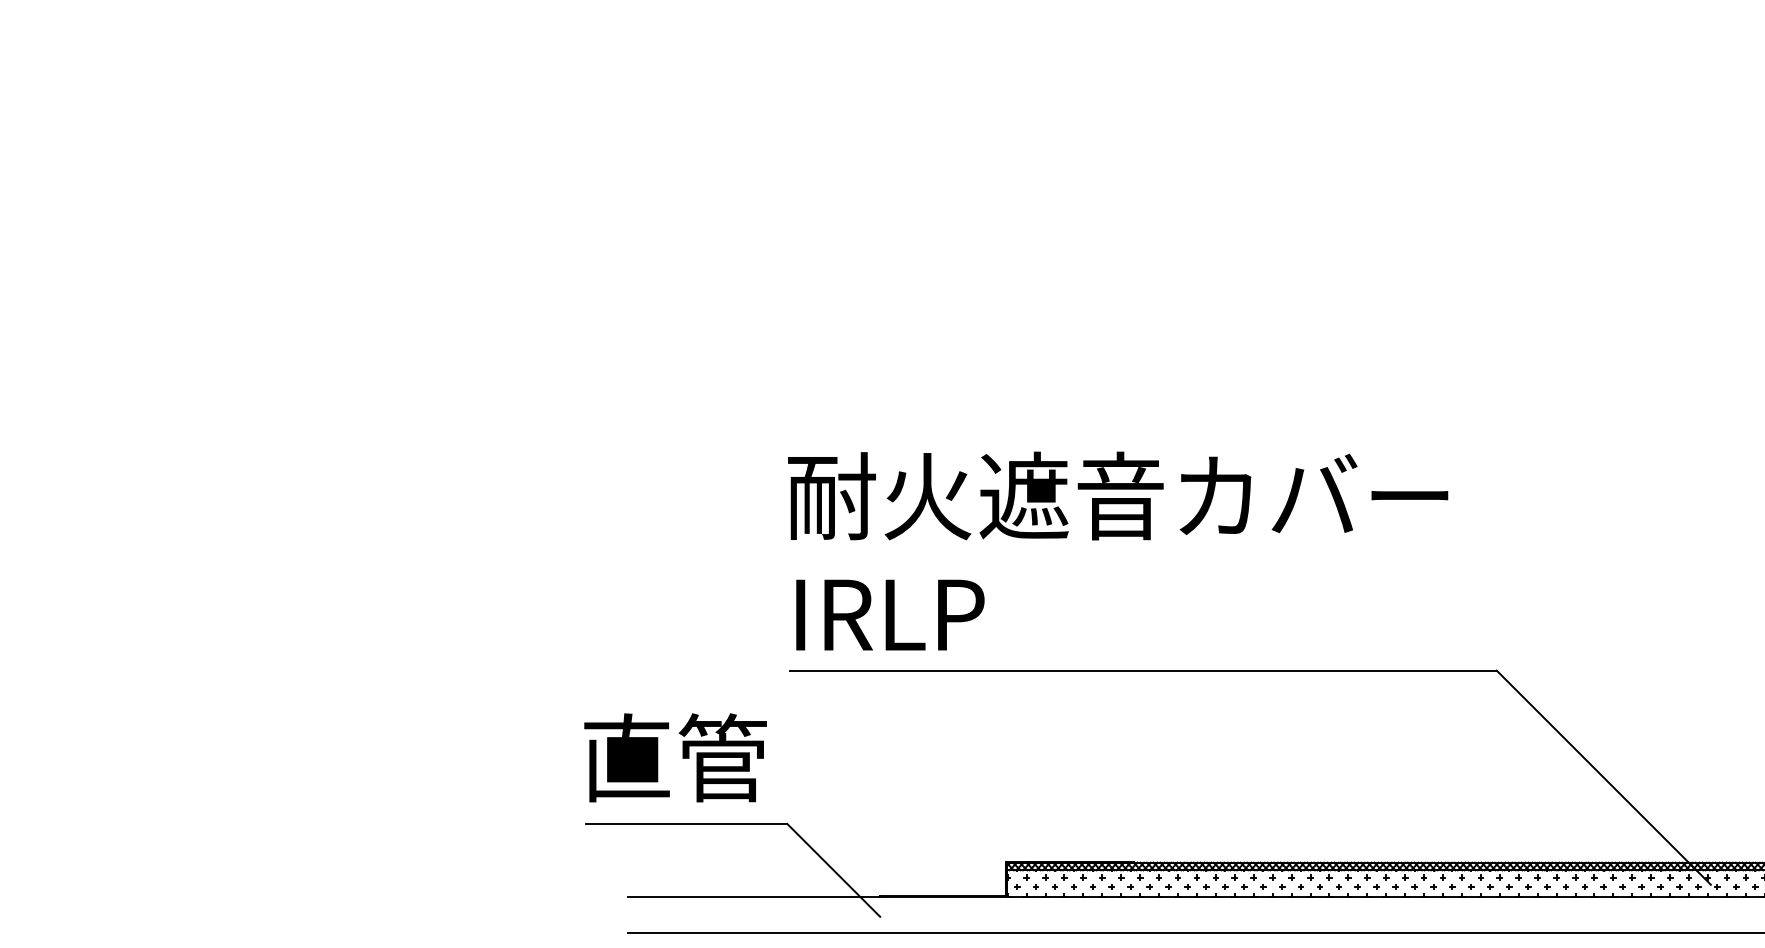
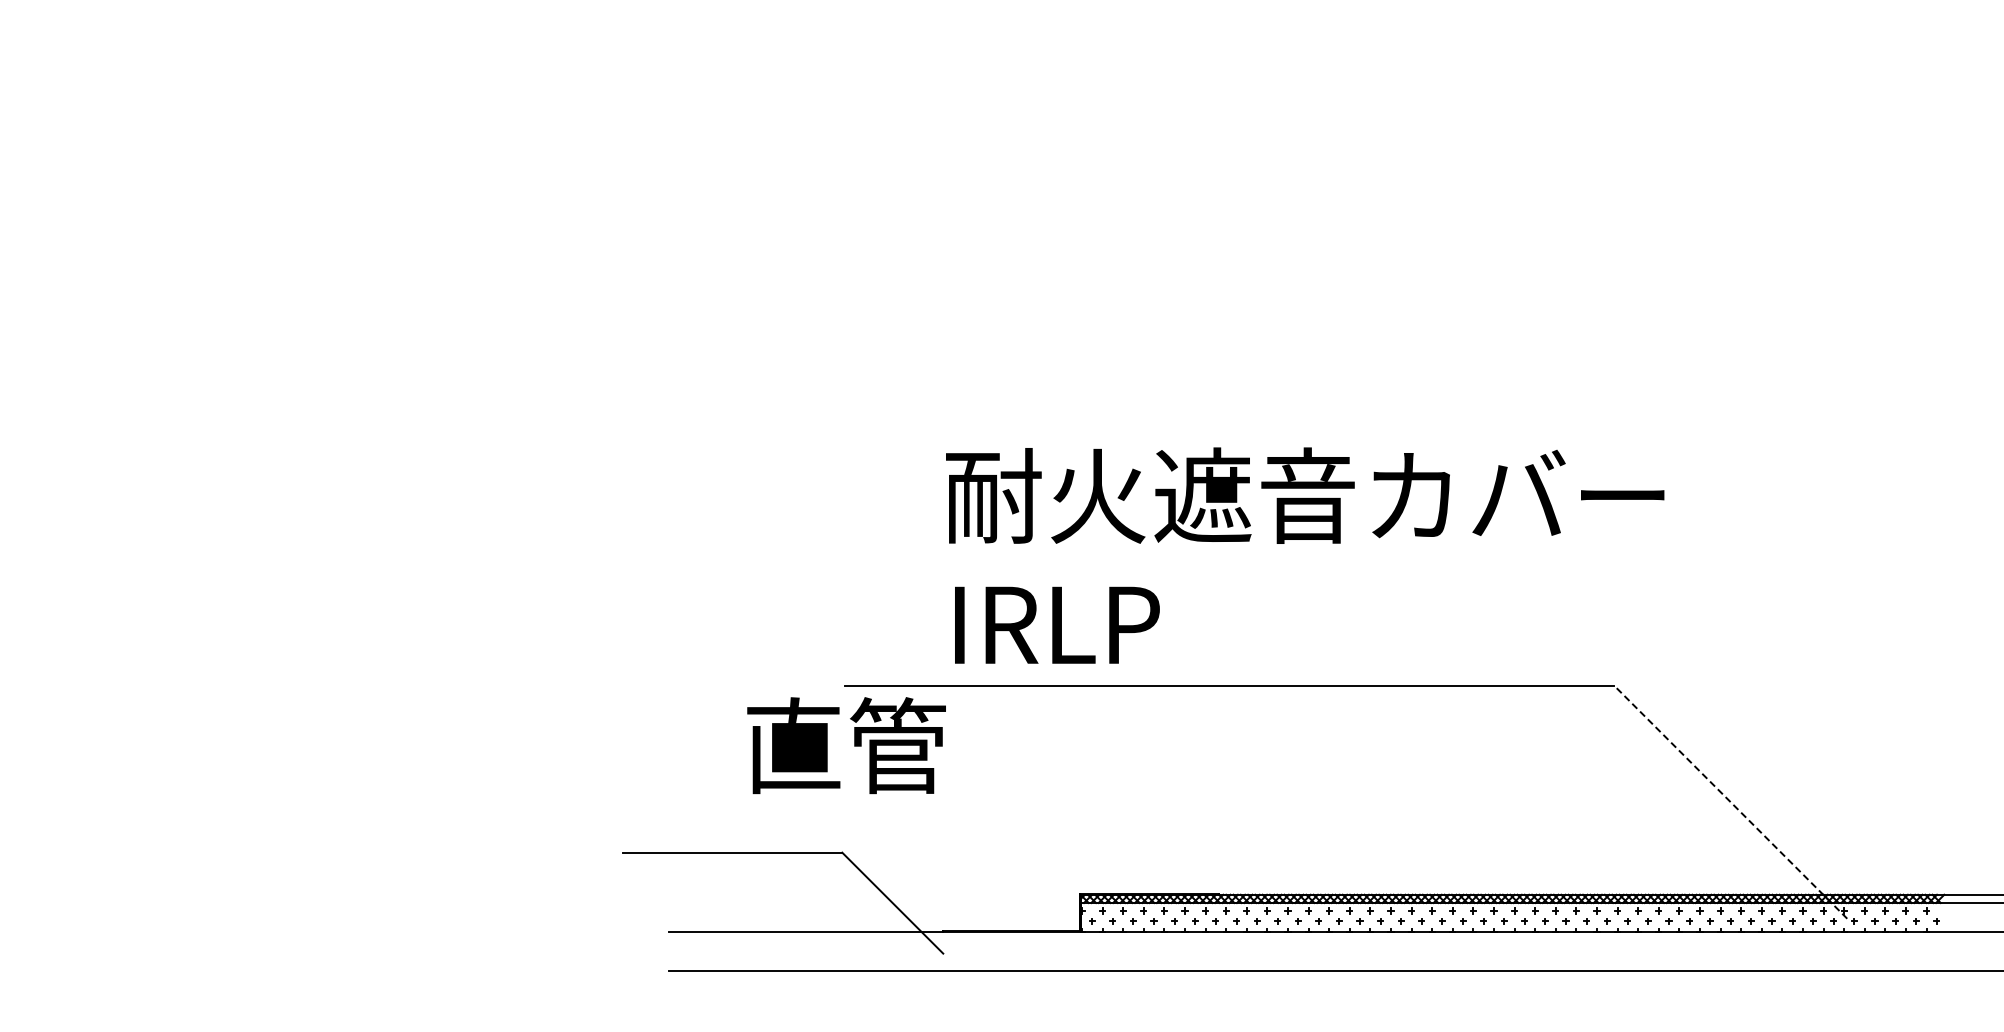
text: (1118, 550) -> (1305, 555), moved
text: (675, 757) -> (846, 745), moved
line: (1603, 777) -> (1730, 802), solid -> dashed

